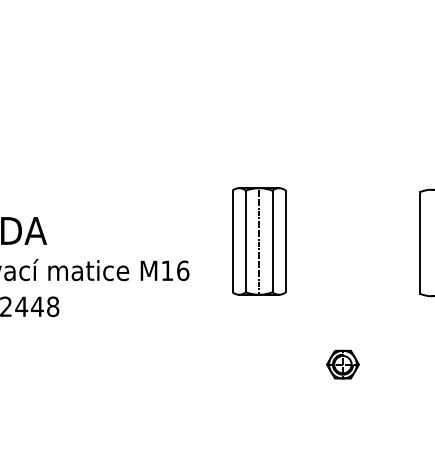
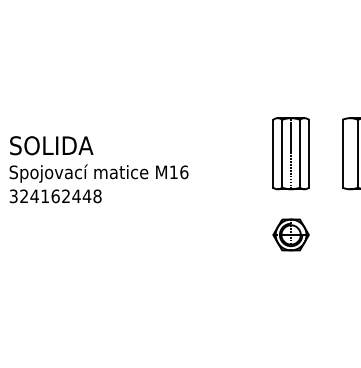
part: (258, 241) -> (290, 153), moved
part: (342, 363) -> (290, 234), size x1.67

